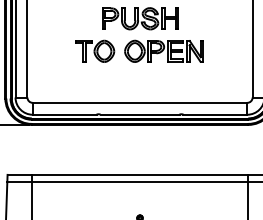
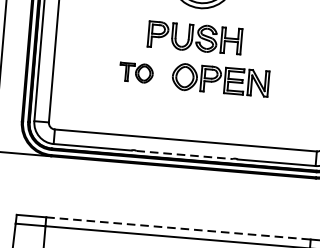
part: (95, 50) -> (136, 71), size x0.7
line: (140, 114) -> (185, 154), solid -> dashed
line: (140, 174) -> (179, 228), solid -> dashed

